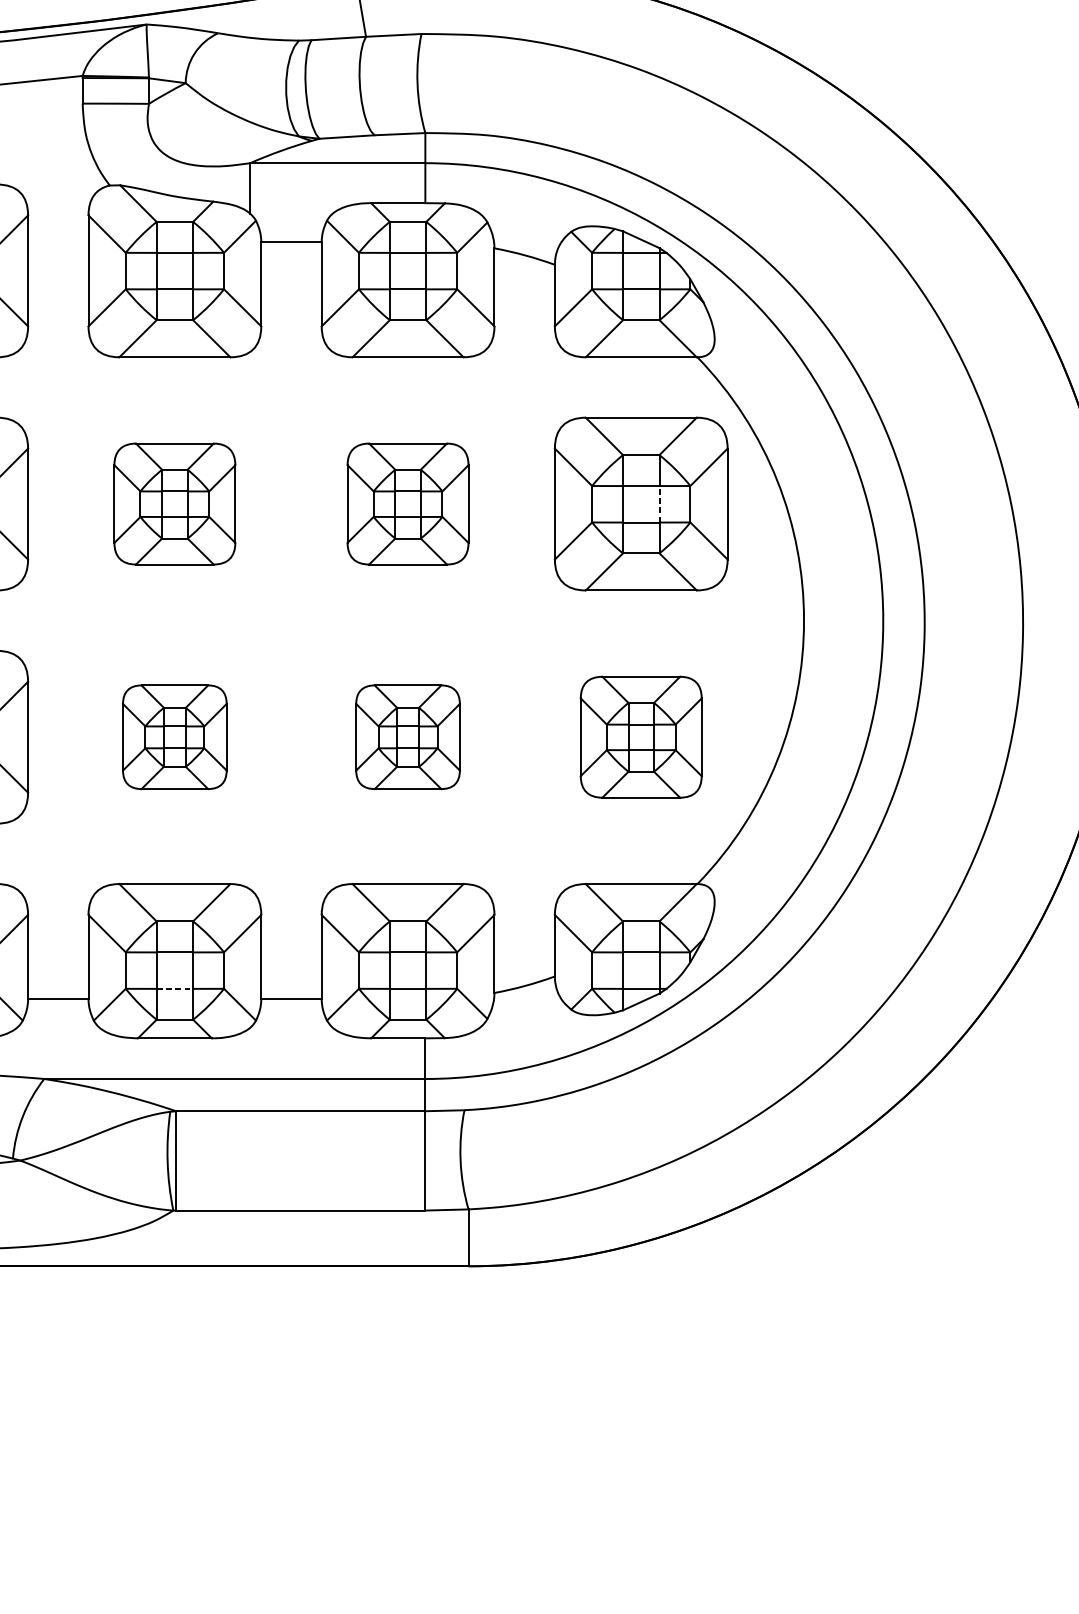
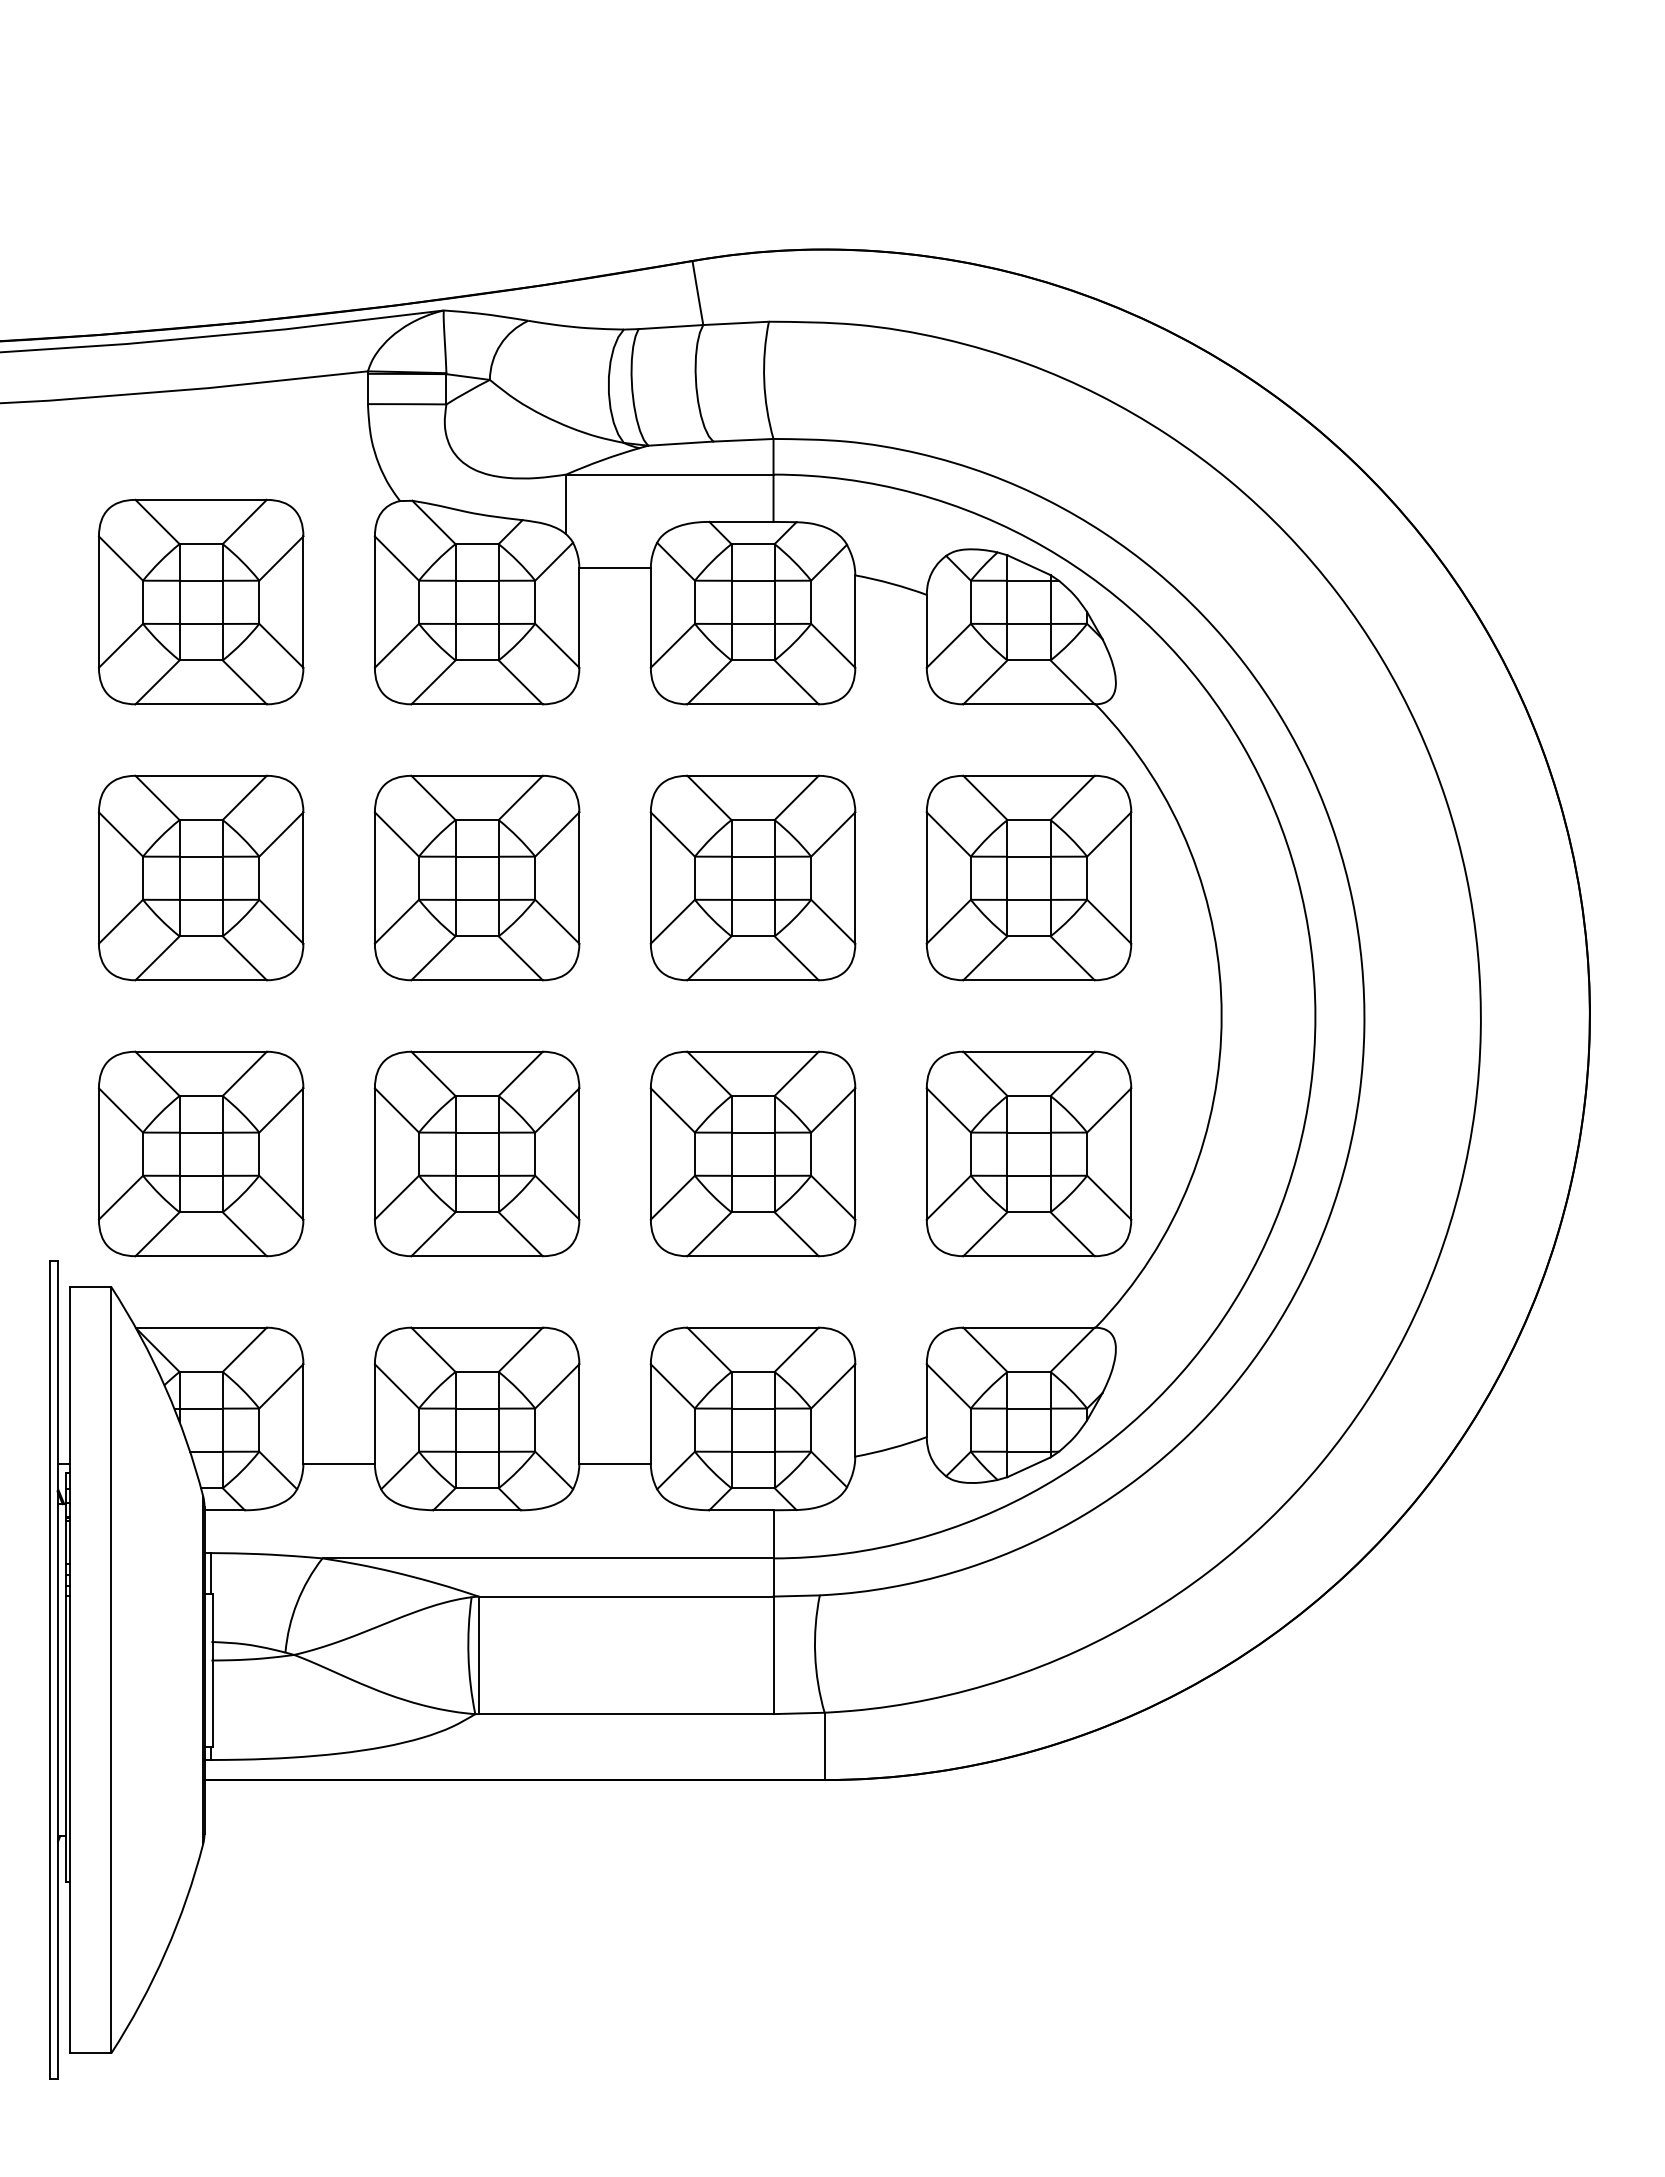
part: (174, 503) -> (476, 877), size x1.43
part: (407, 503) -> (752, 877), size x1.43
line: (659, 504) -> (1050, 878), dashed -> solid
part: (174, 736) -> (476, 1153), size x1.67
part: (407, 736) -> (752, 1153), size x1.67
part: (640, 736) -> (1028, 1153), size x1.43
line: (175, 988) -> (477, 1451), dashed -> solid

